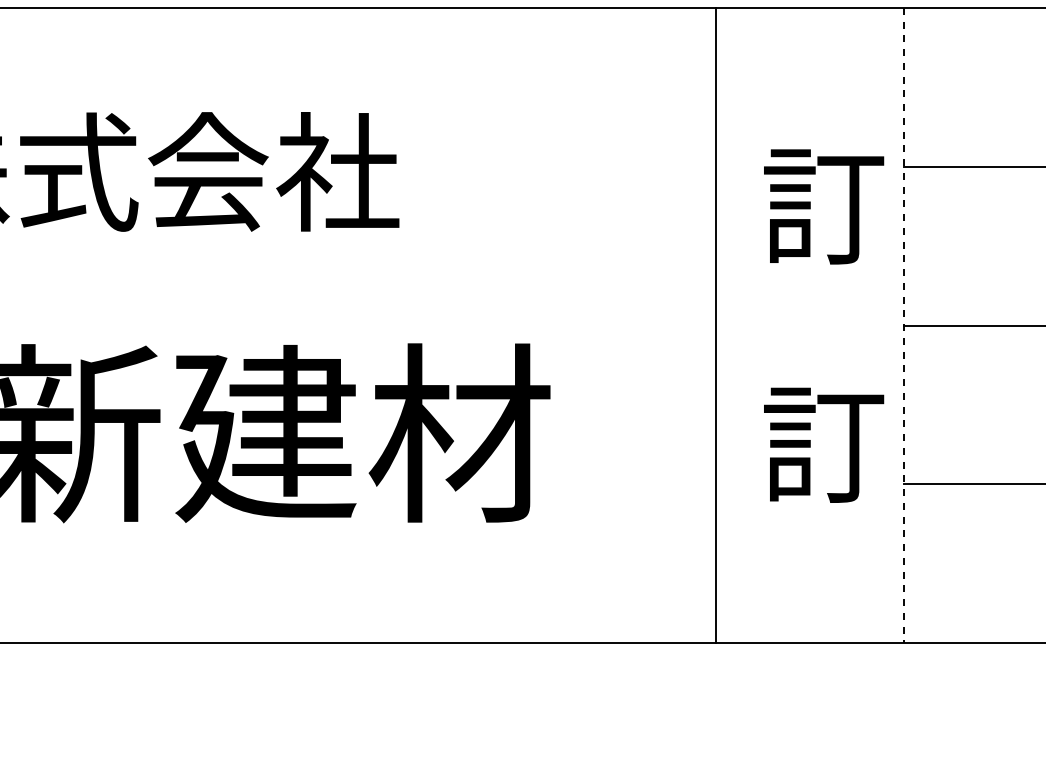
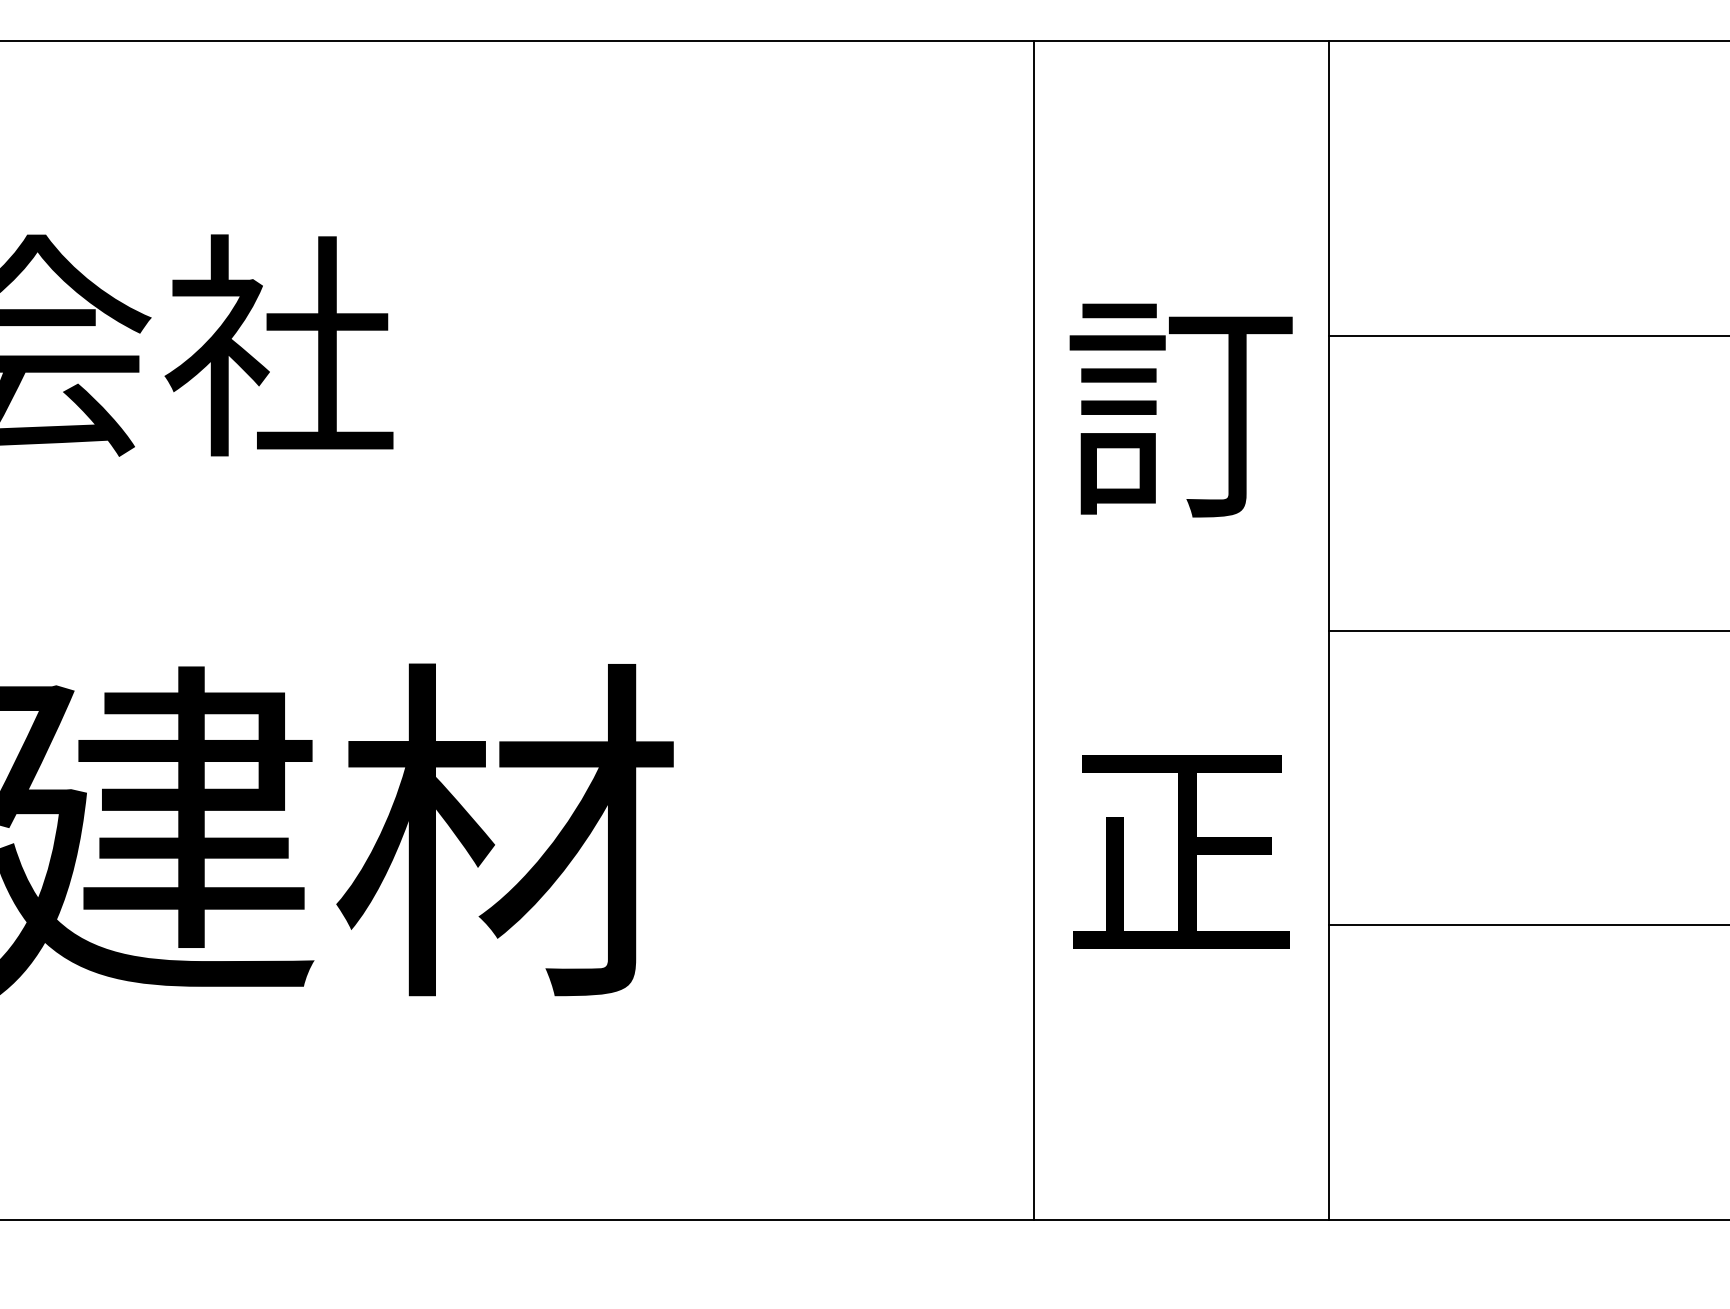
line: (715, 325) -> (1033, 630), moved
line: (903, 325) -> (1328, 630), dashed -> solid
text: (824, 444) -> (1182, 851), 訂 -> 正

